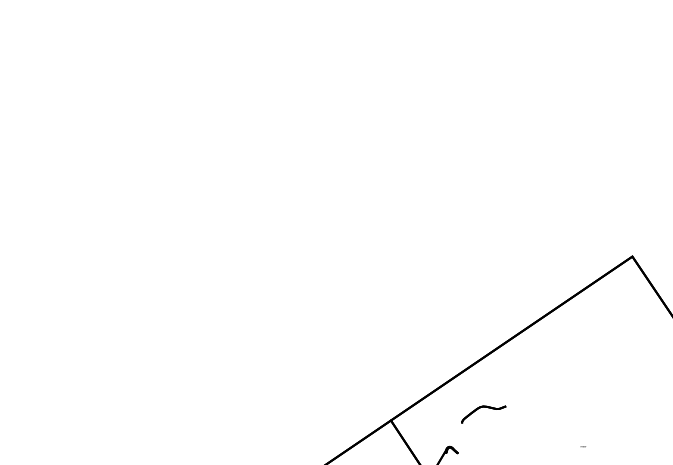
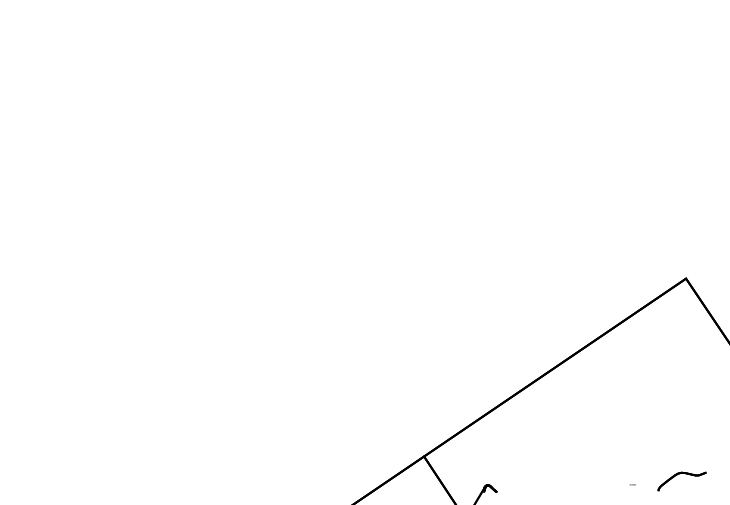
part: (480, 408) -> (678, 474), moved

